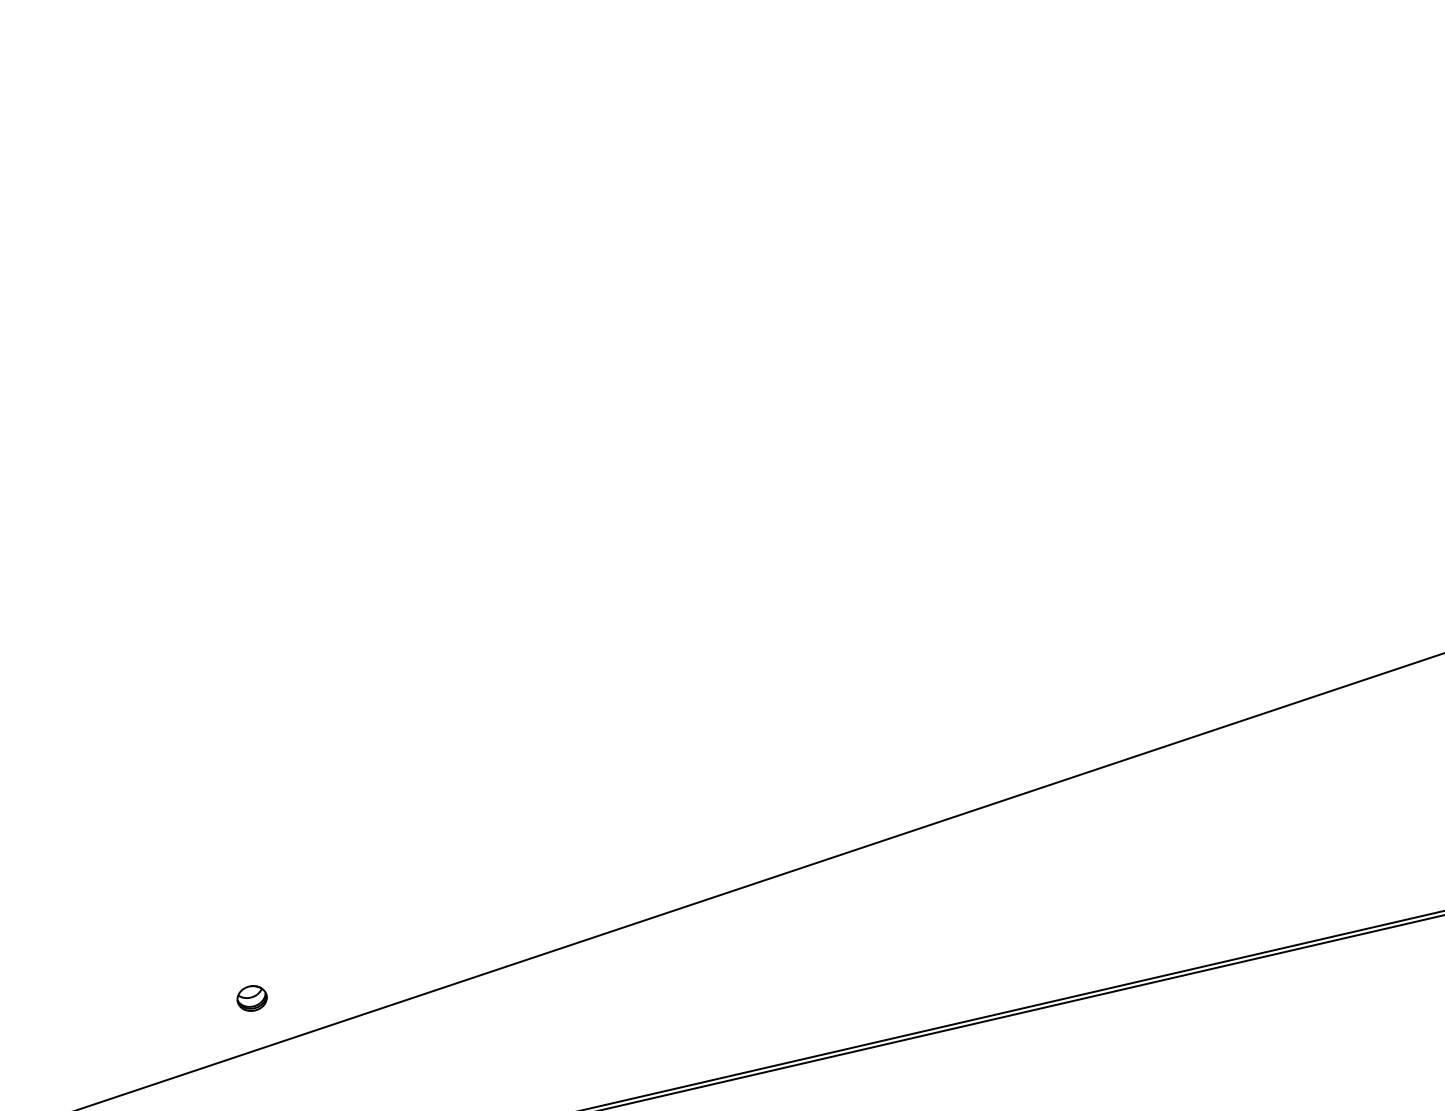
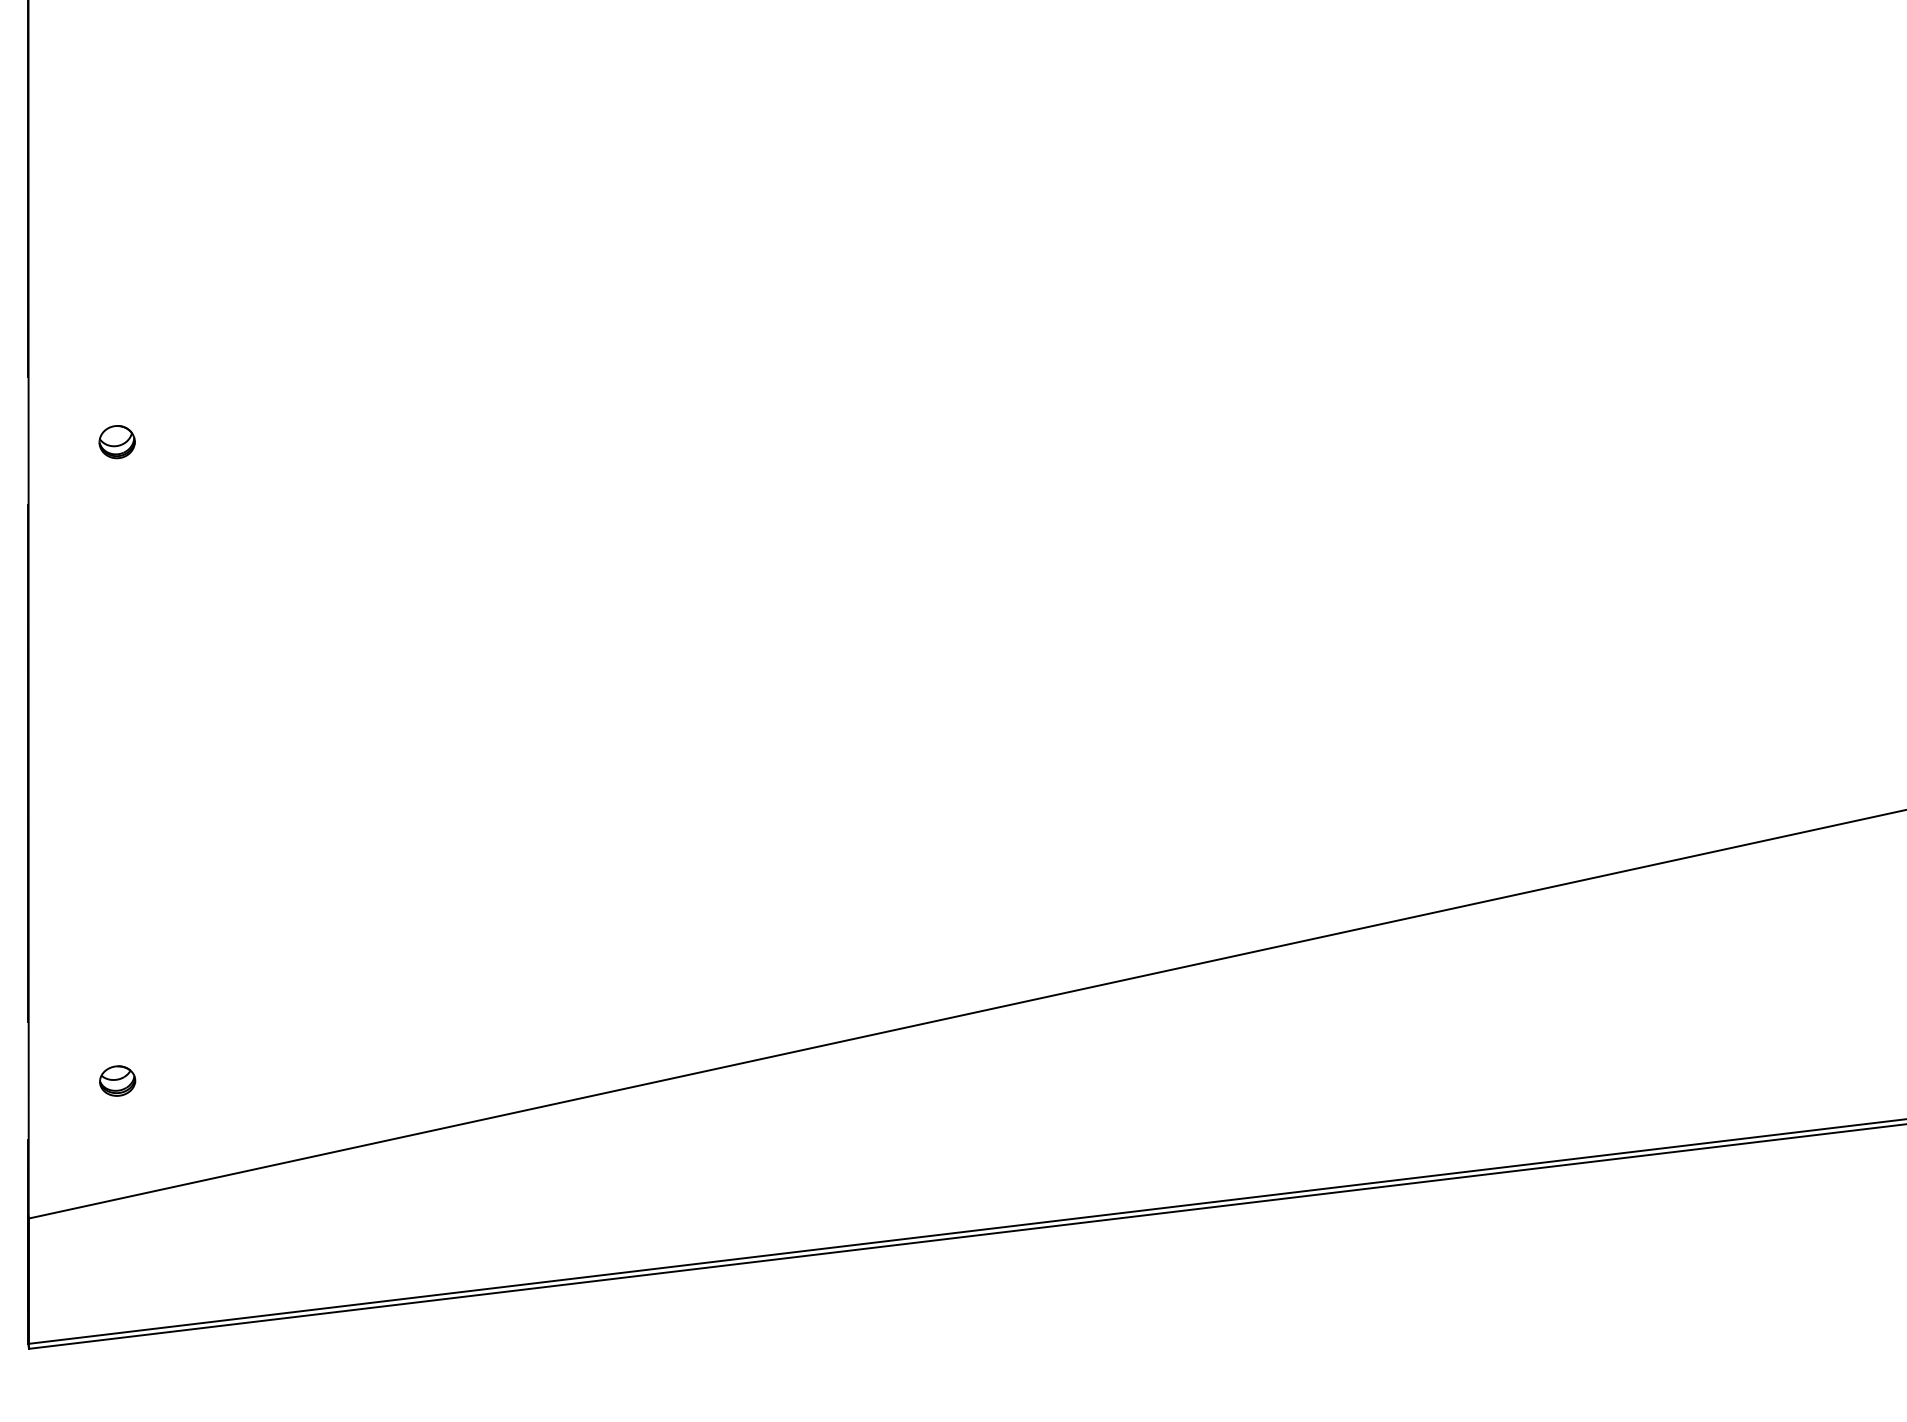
part: (251, 998) -> (117, 1080), moved

